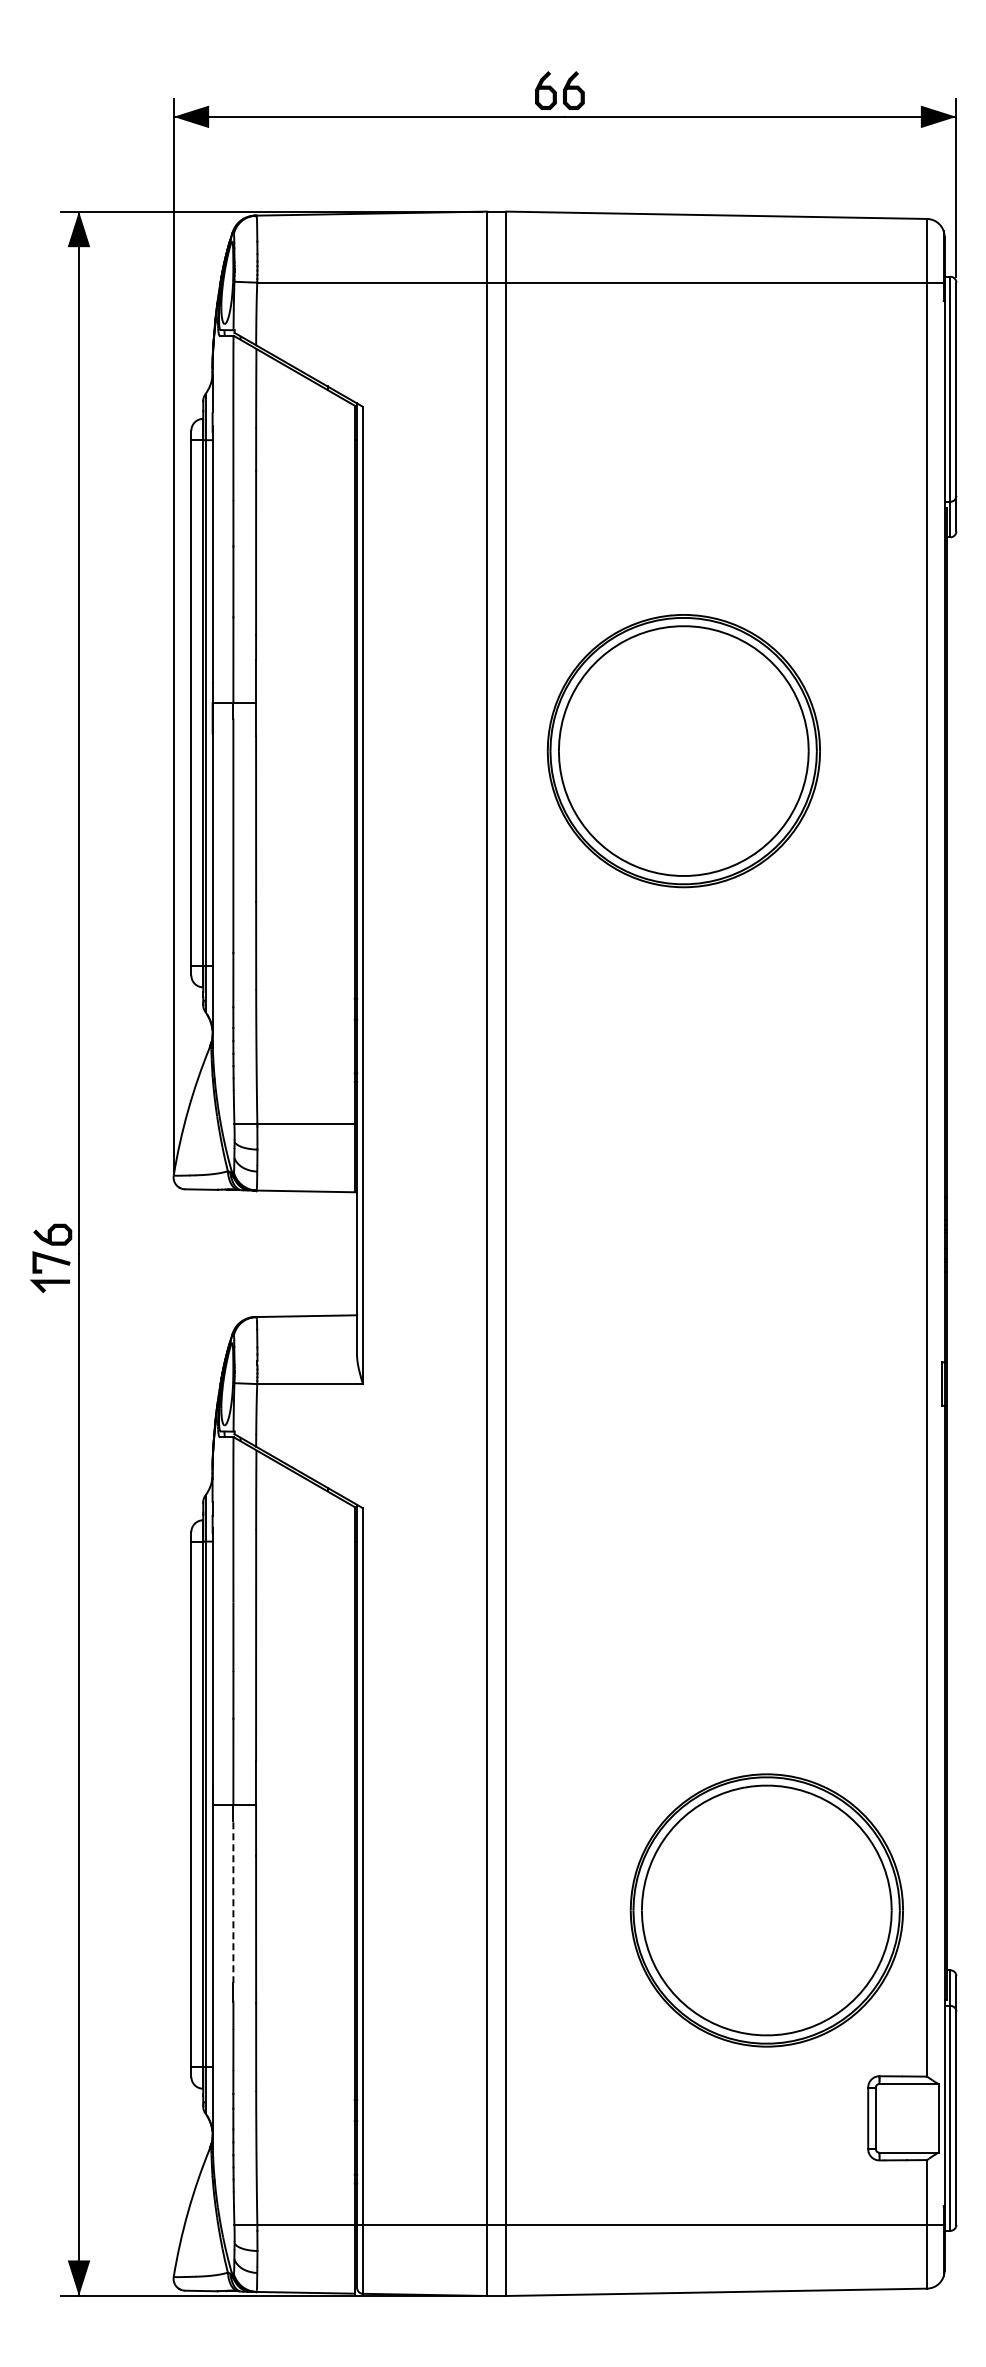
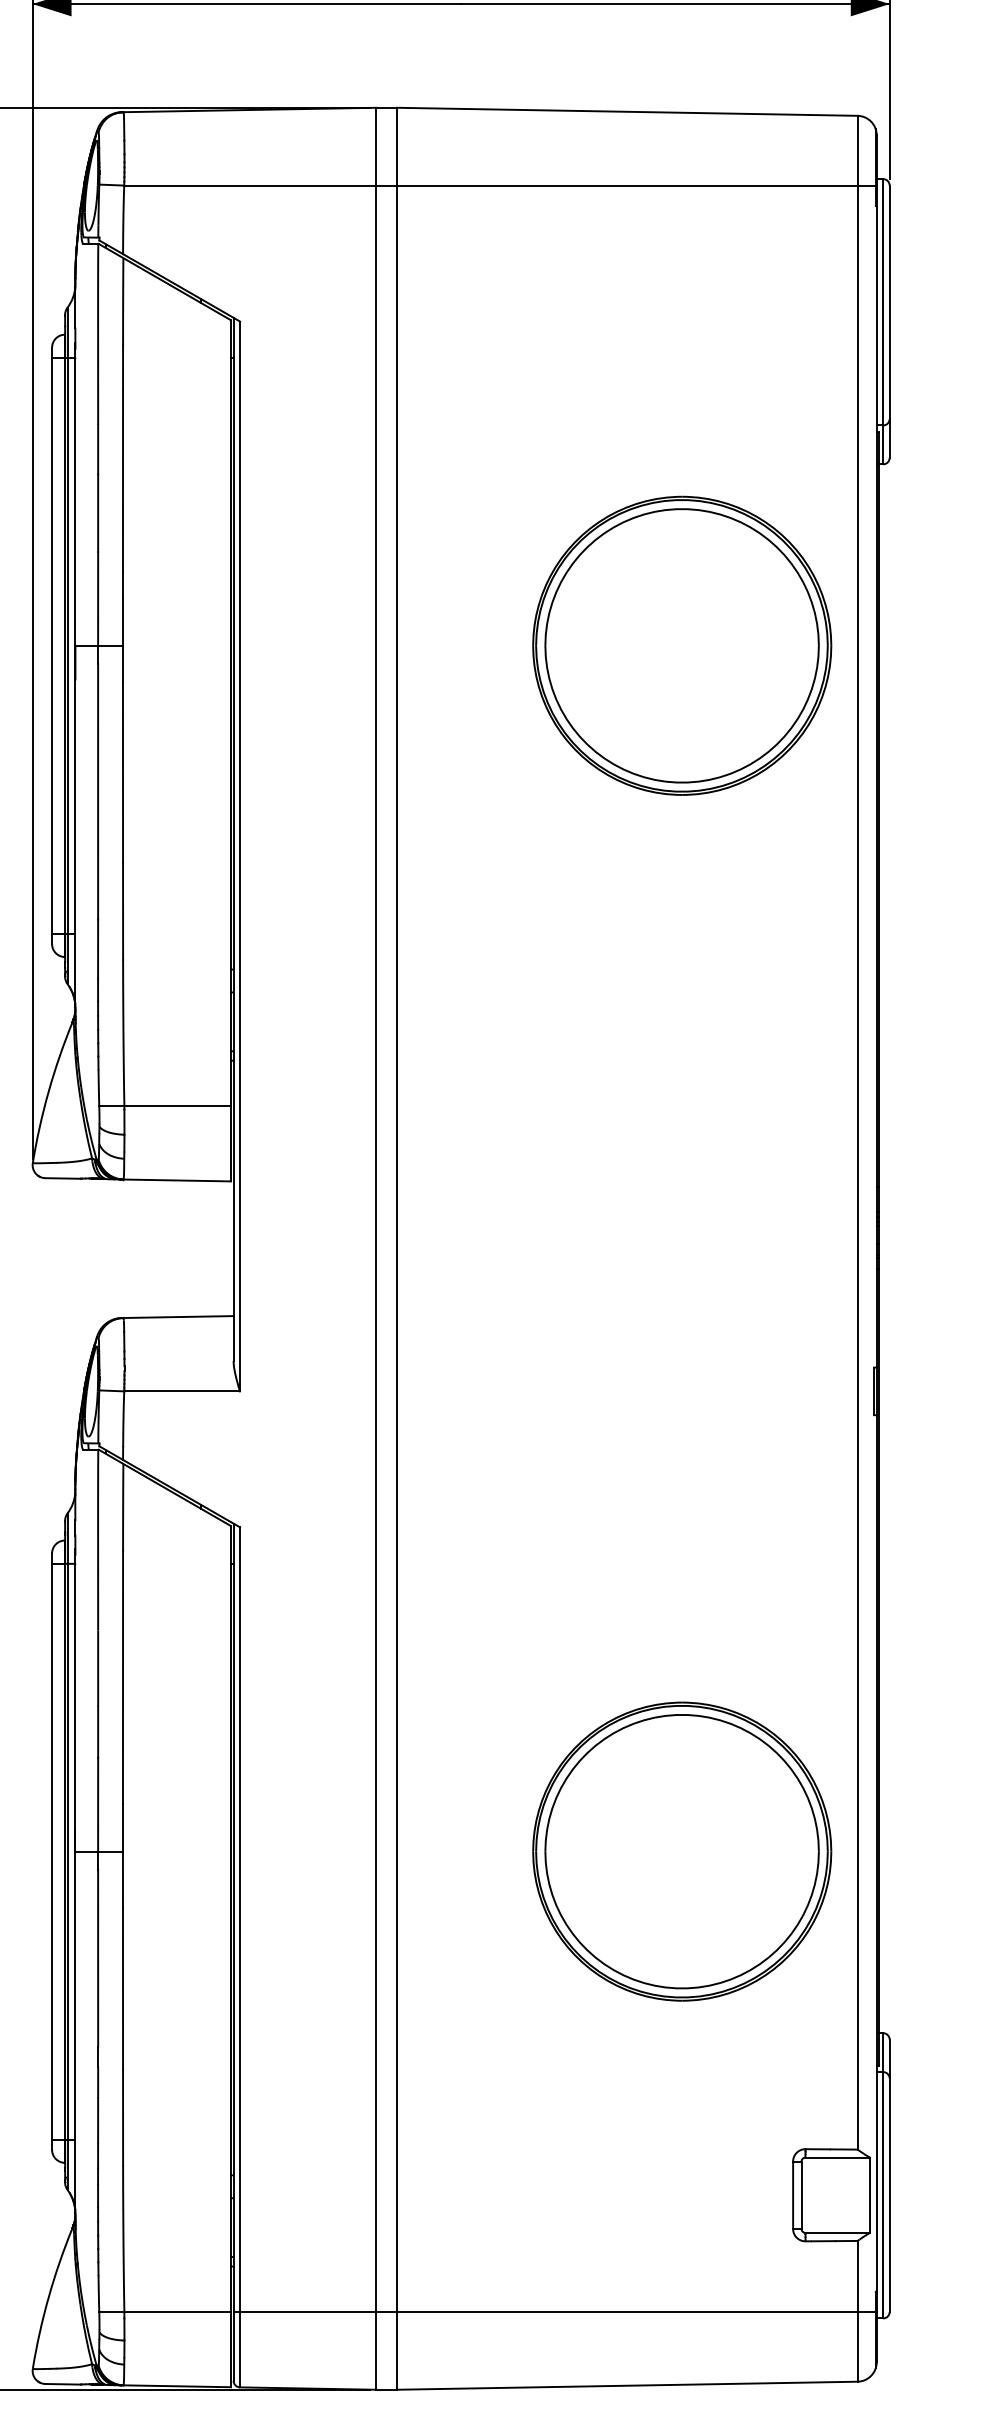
part: (683, 751) -> (681, 646), moved
line: (233, 1901) -> (98, 1957), dashed -> solid
part: (766, 1910) -> (681, 1851), moved

